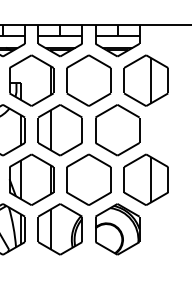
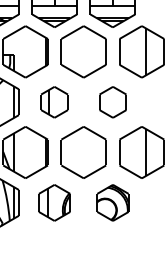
part: (59, 130) -> (53, 102), size x0.6
part: (117, 130) -> (112, 102), size x0.6
part: (59, 229) -> (53, 202), size x0.7
part: (117, 229) -> (112, 202), size x0.7

